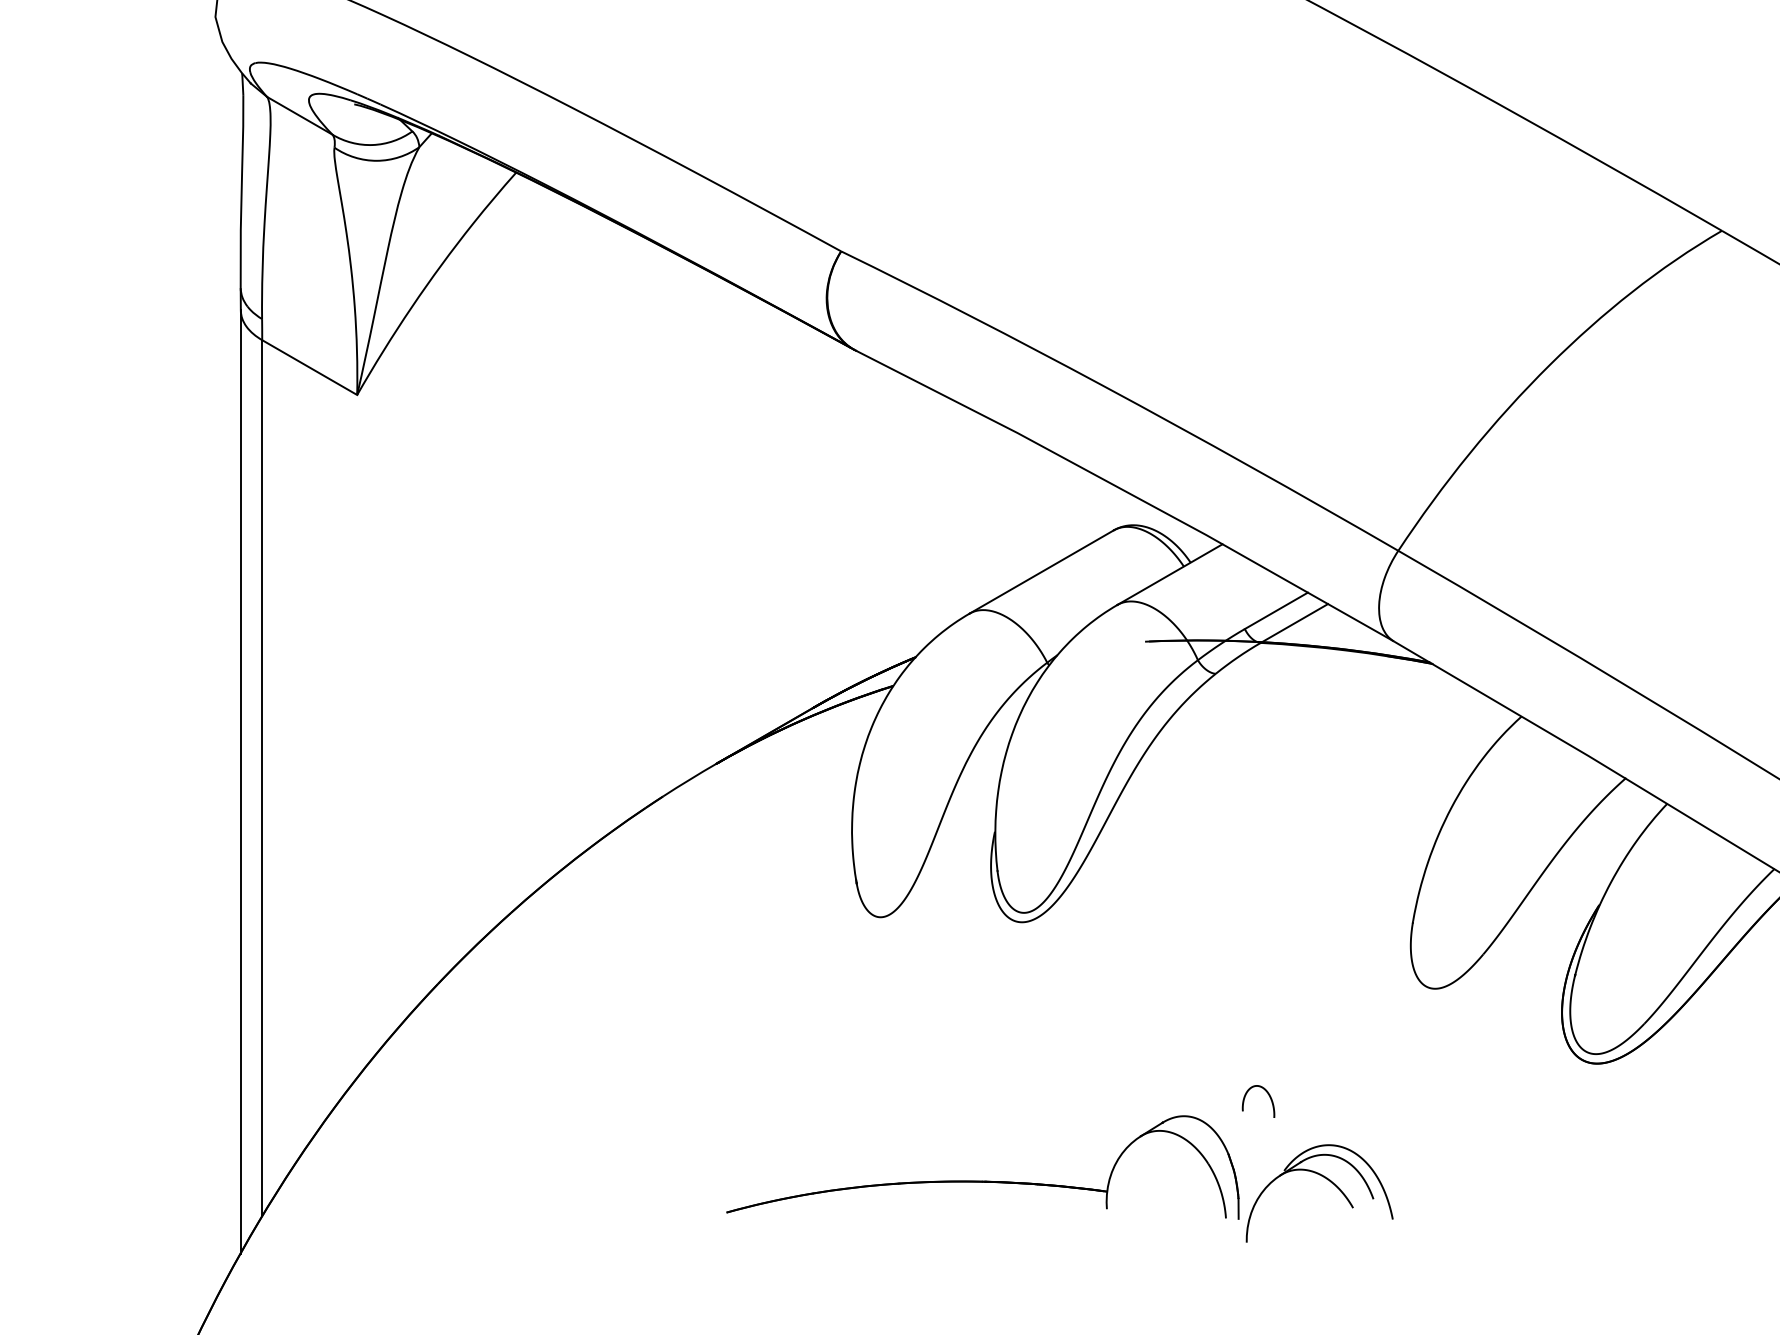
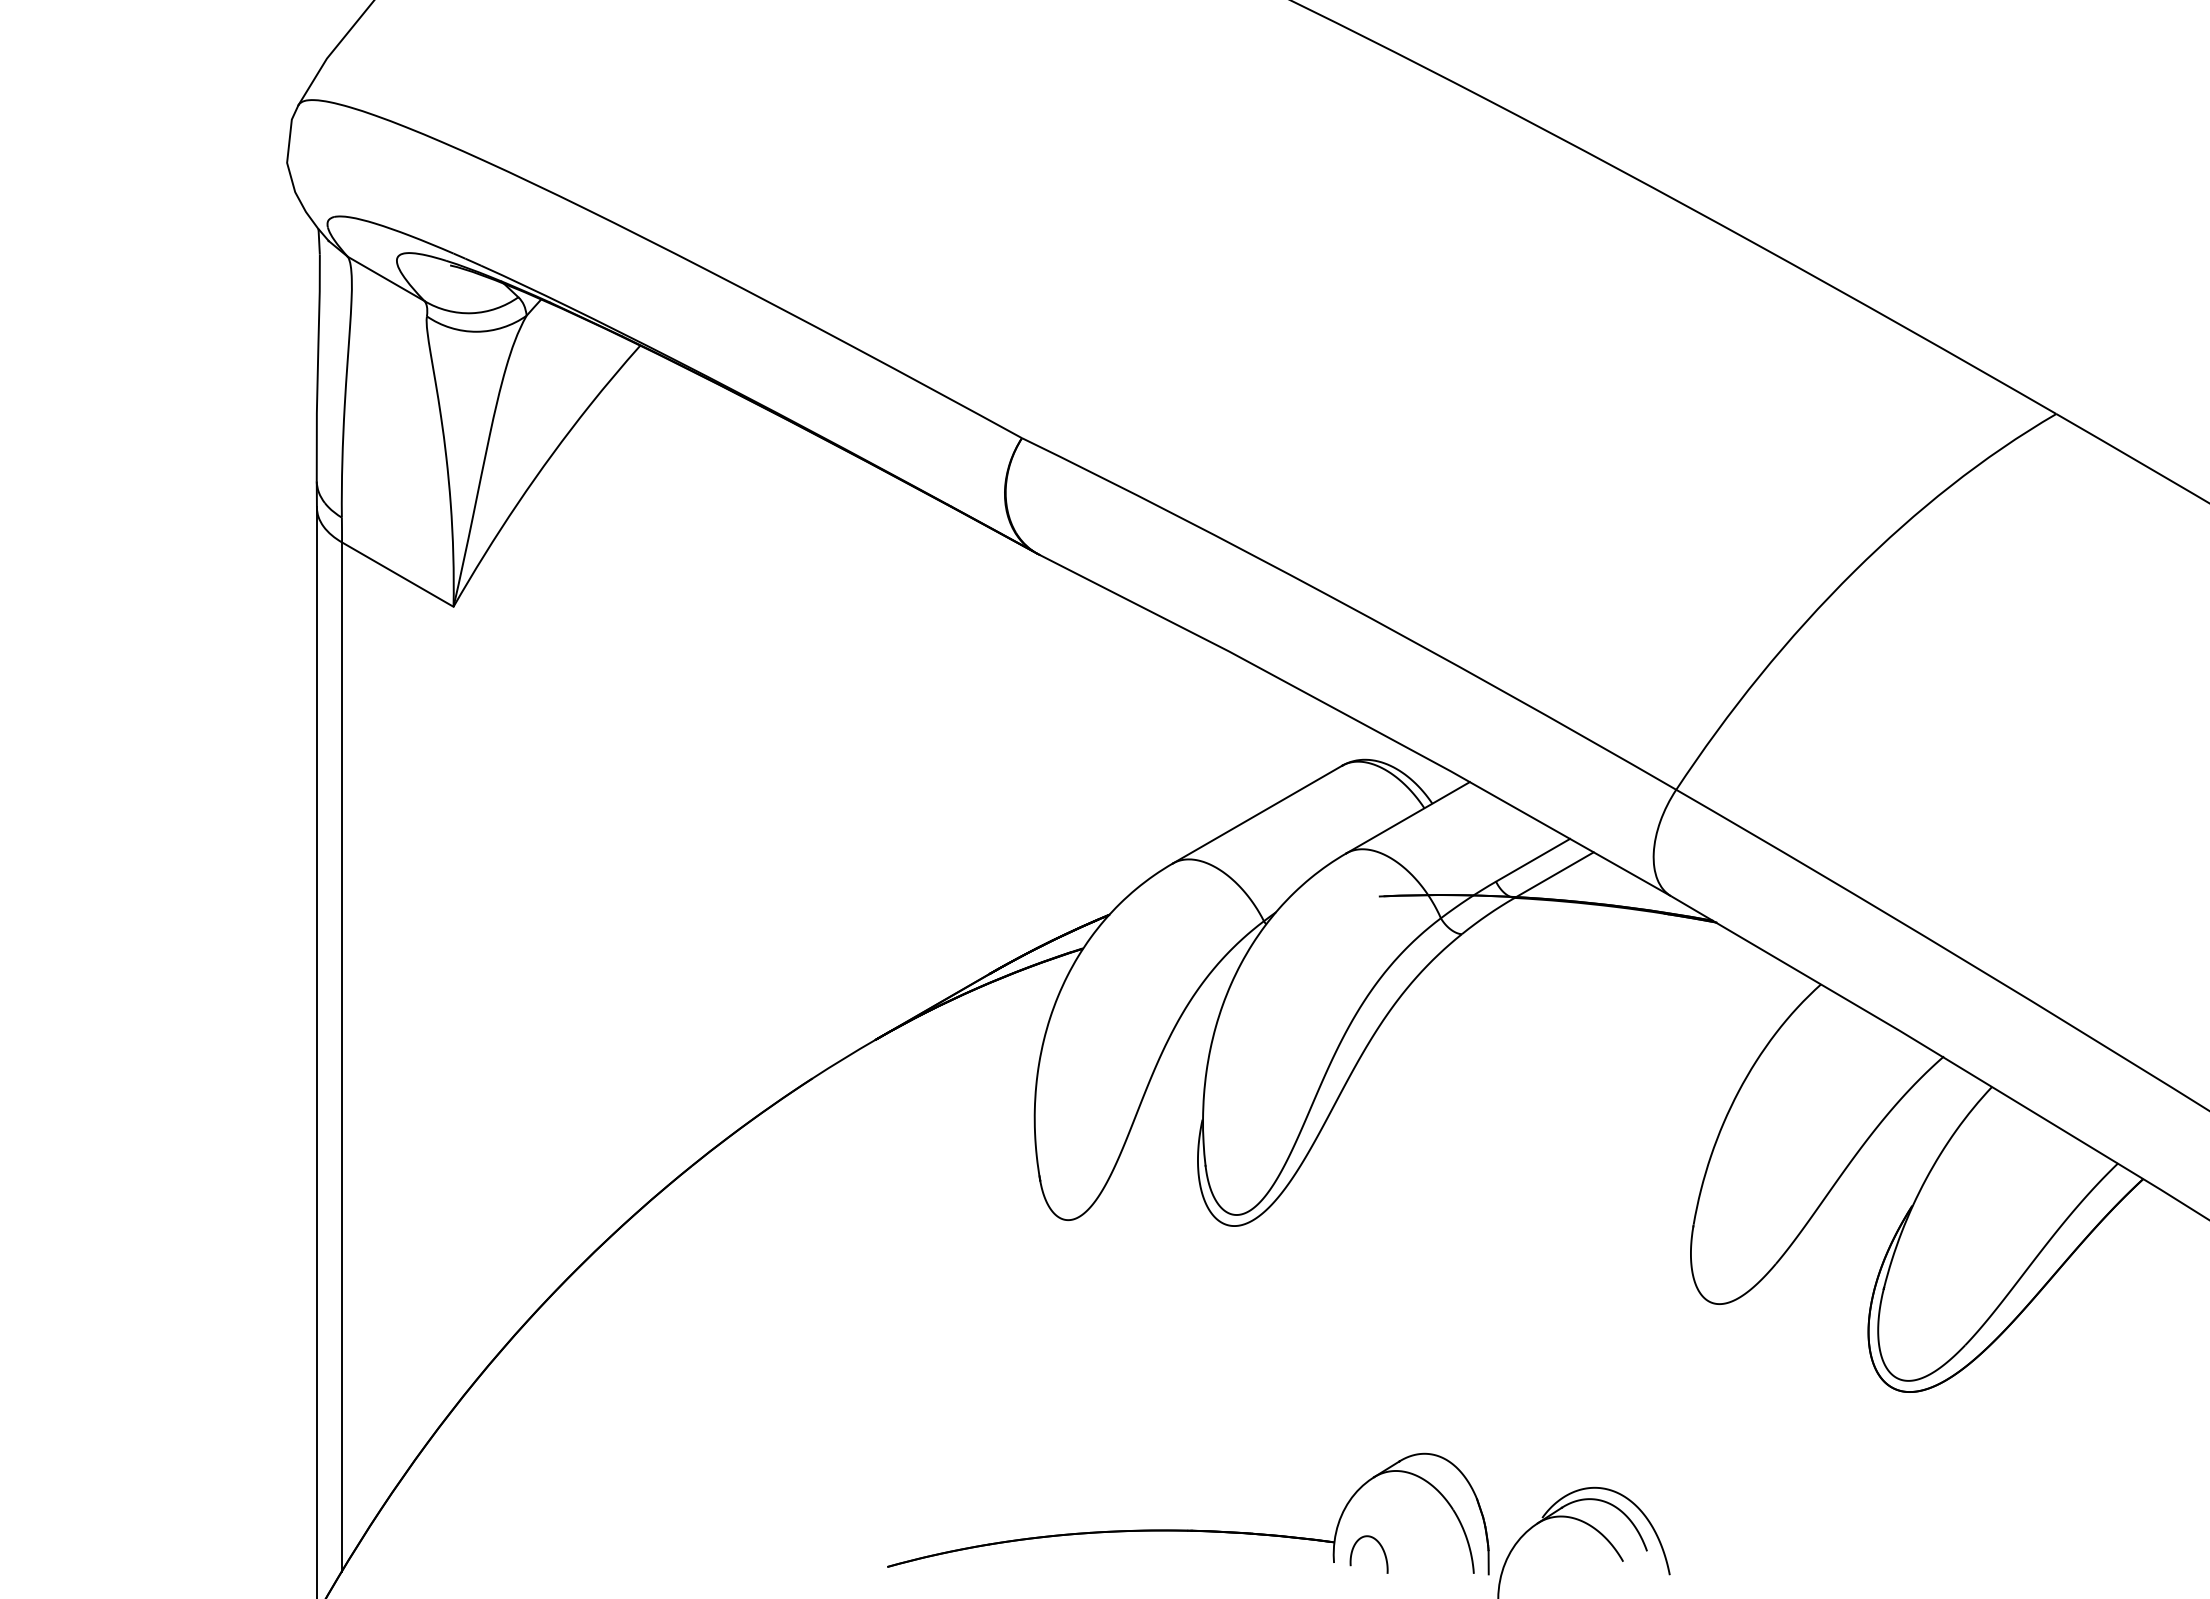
curve: (1267, 1093) -> (1379, 1545), moved

